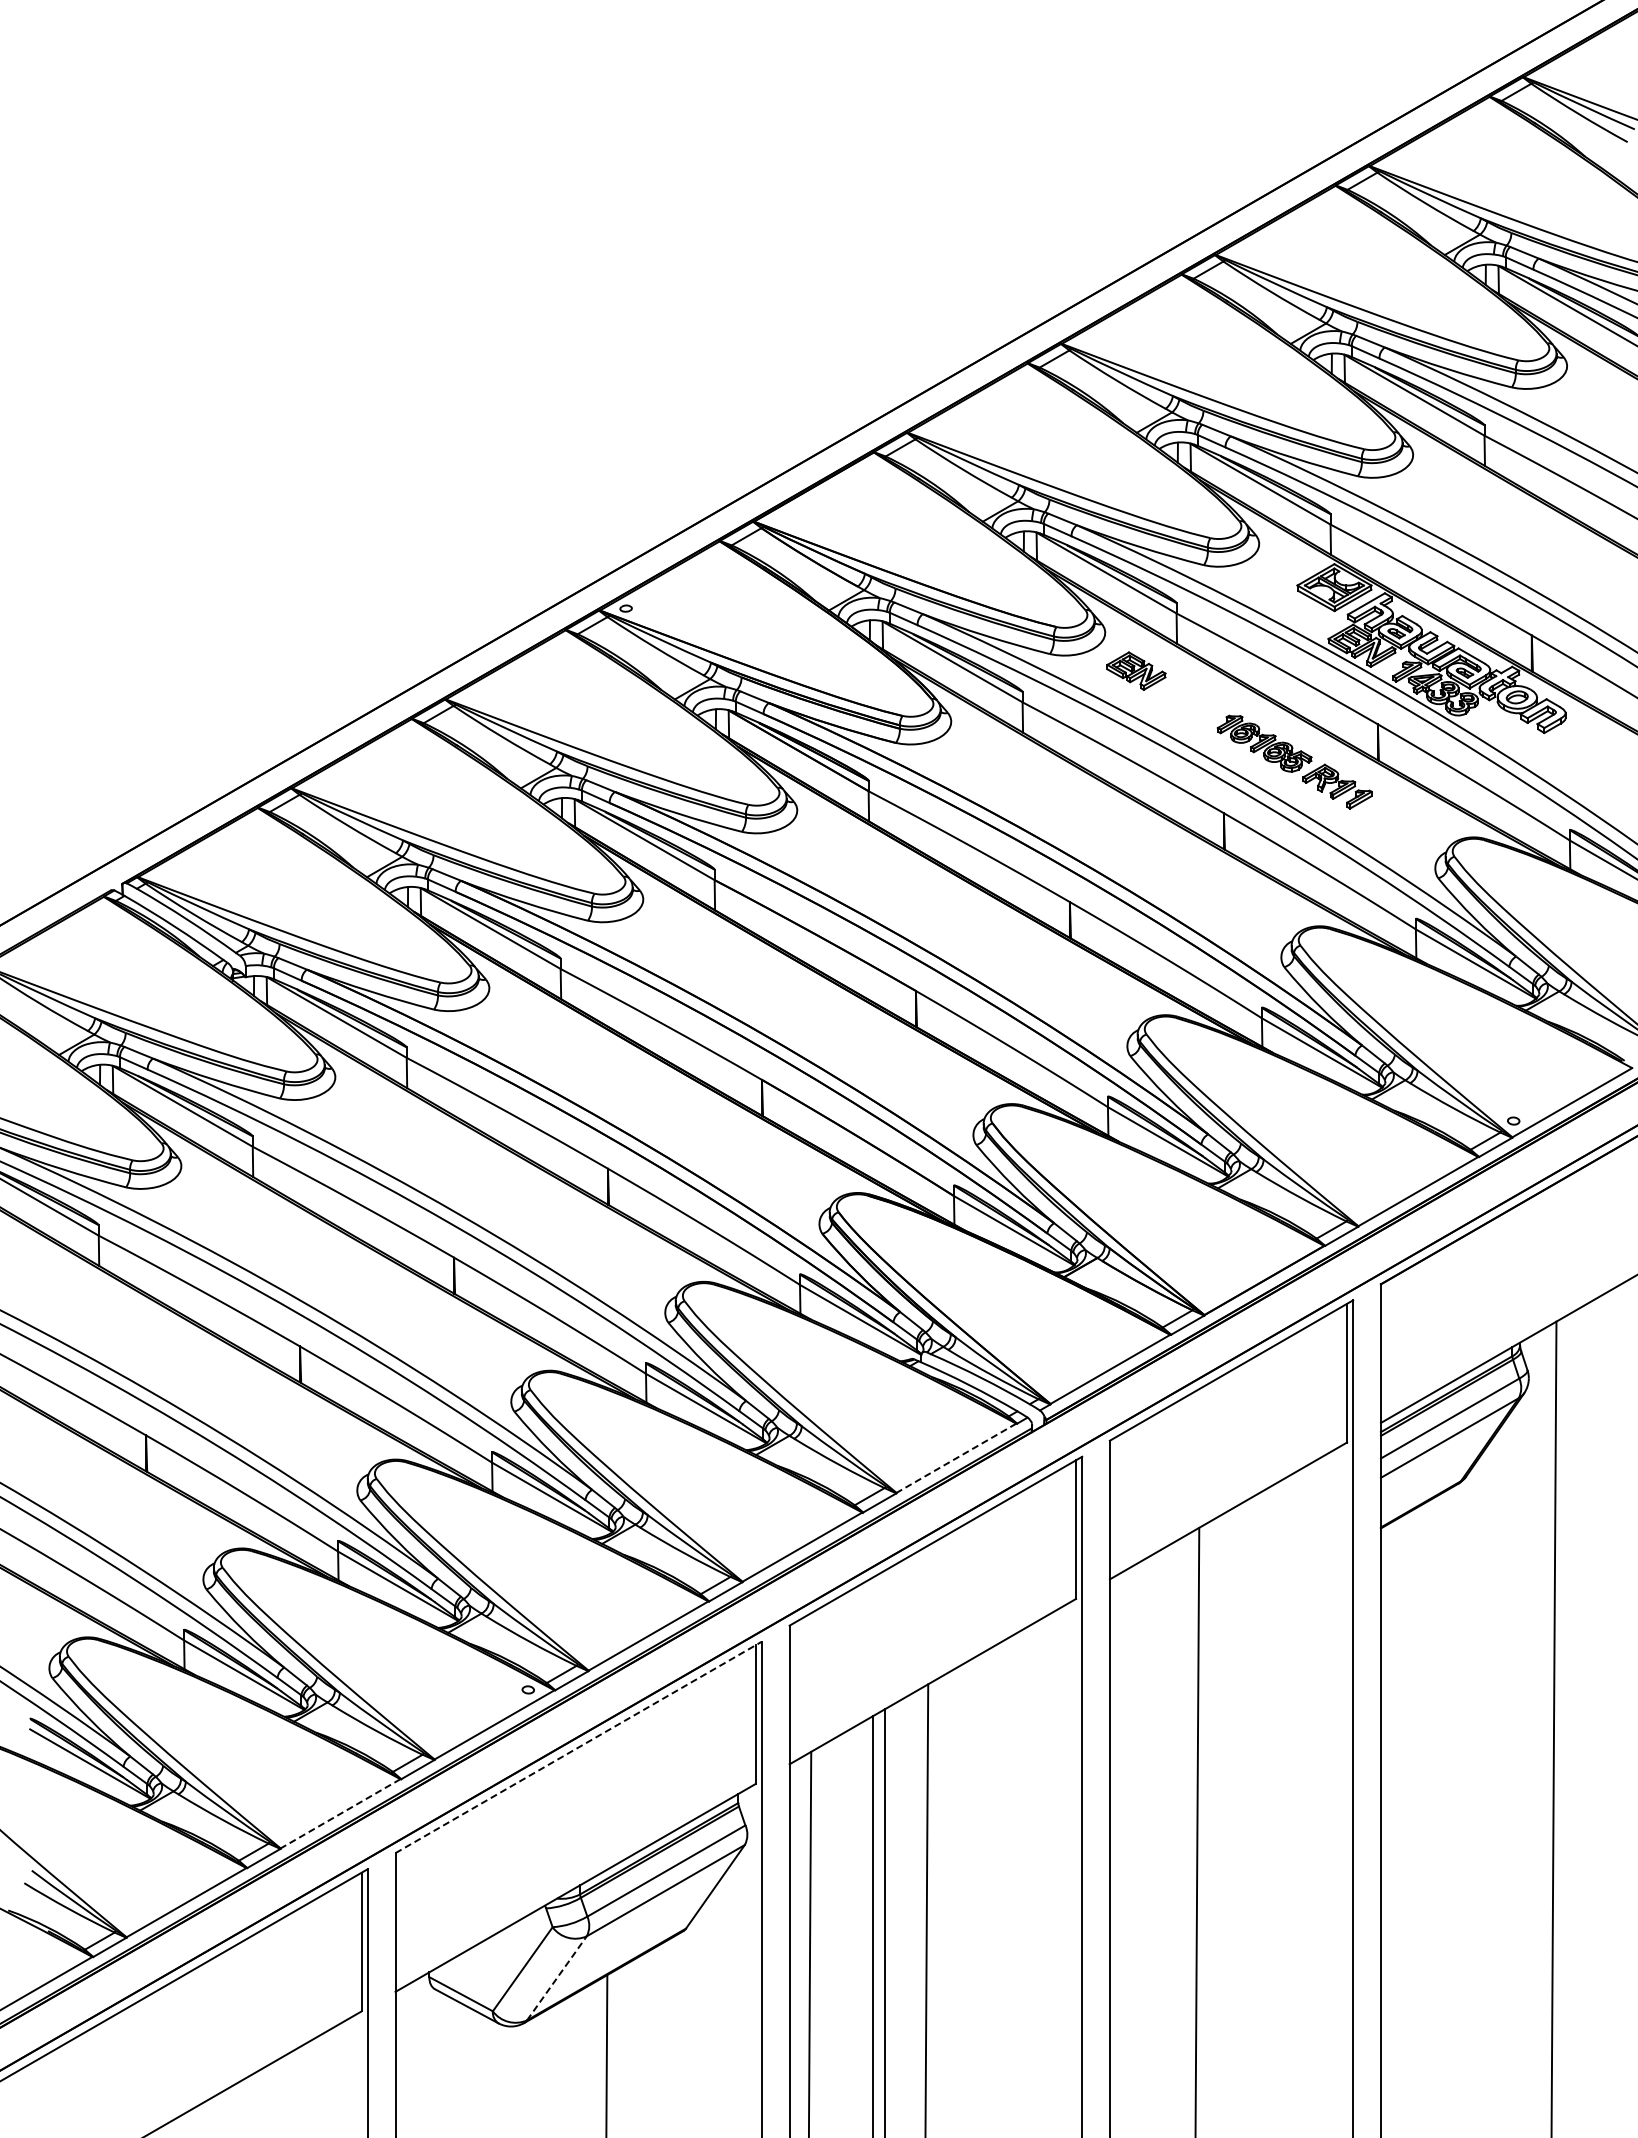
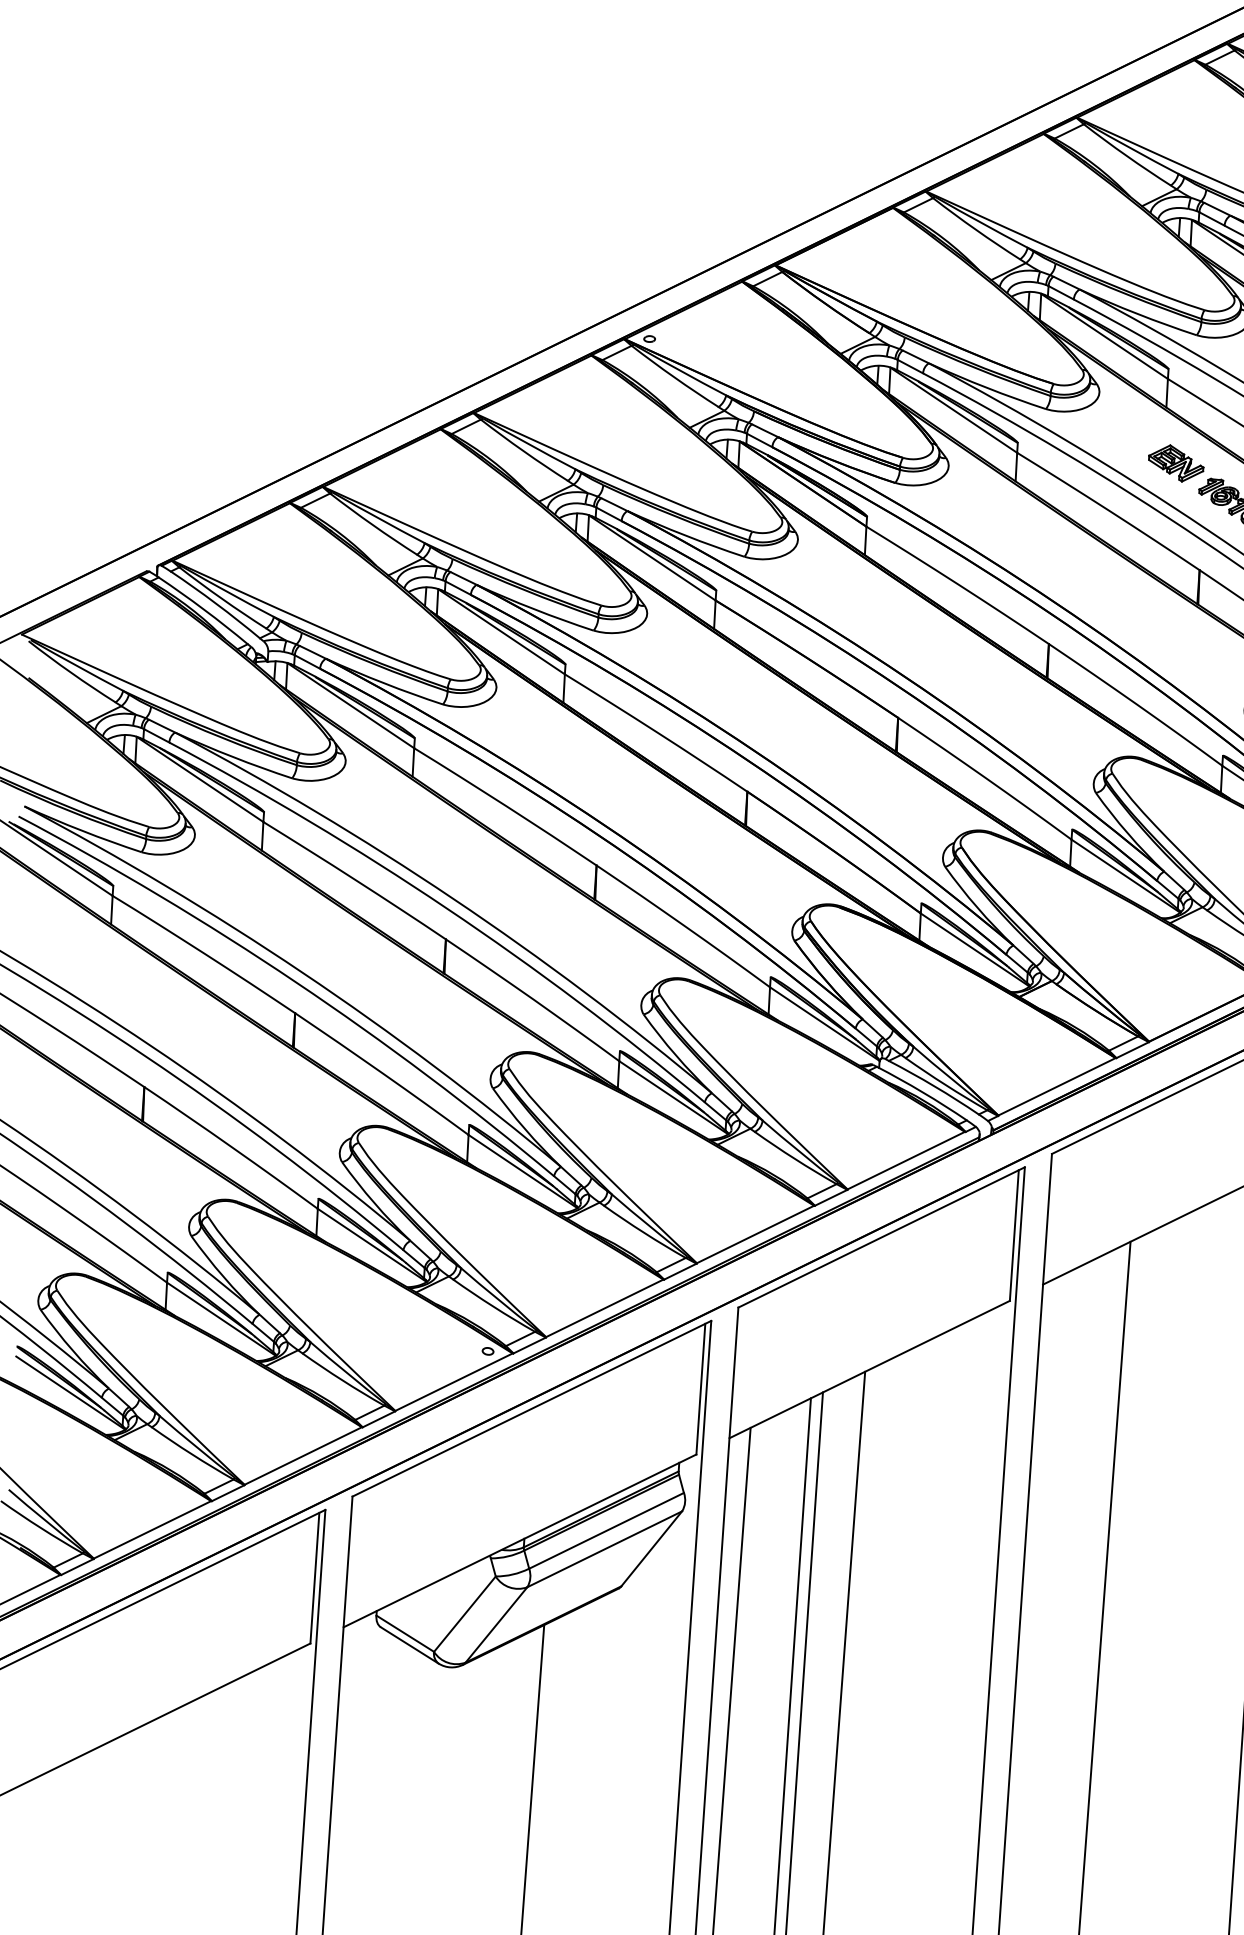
part: (1136, 670) -> (1176, 462), moved
line: (956, 1458) -> (906, 1160), dashed -> solid
line: (578, 1747) -> (531, 1408), dashed -> solid
line: (340, 1814) -> (303, 1456), dashed -> solid
line: (556, 1978) -> (496, 1625), dashed -> solid

